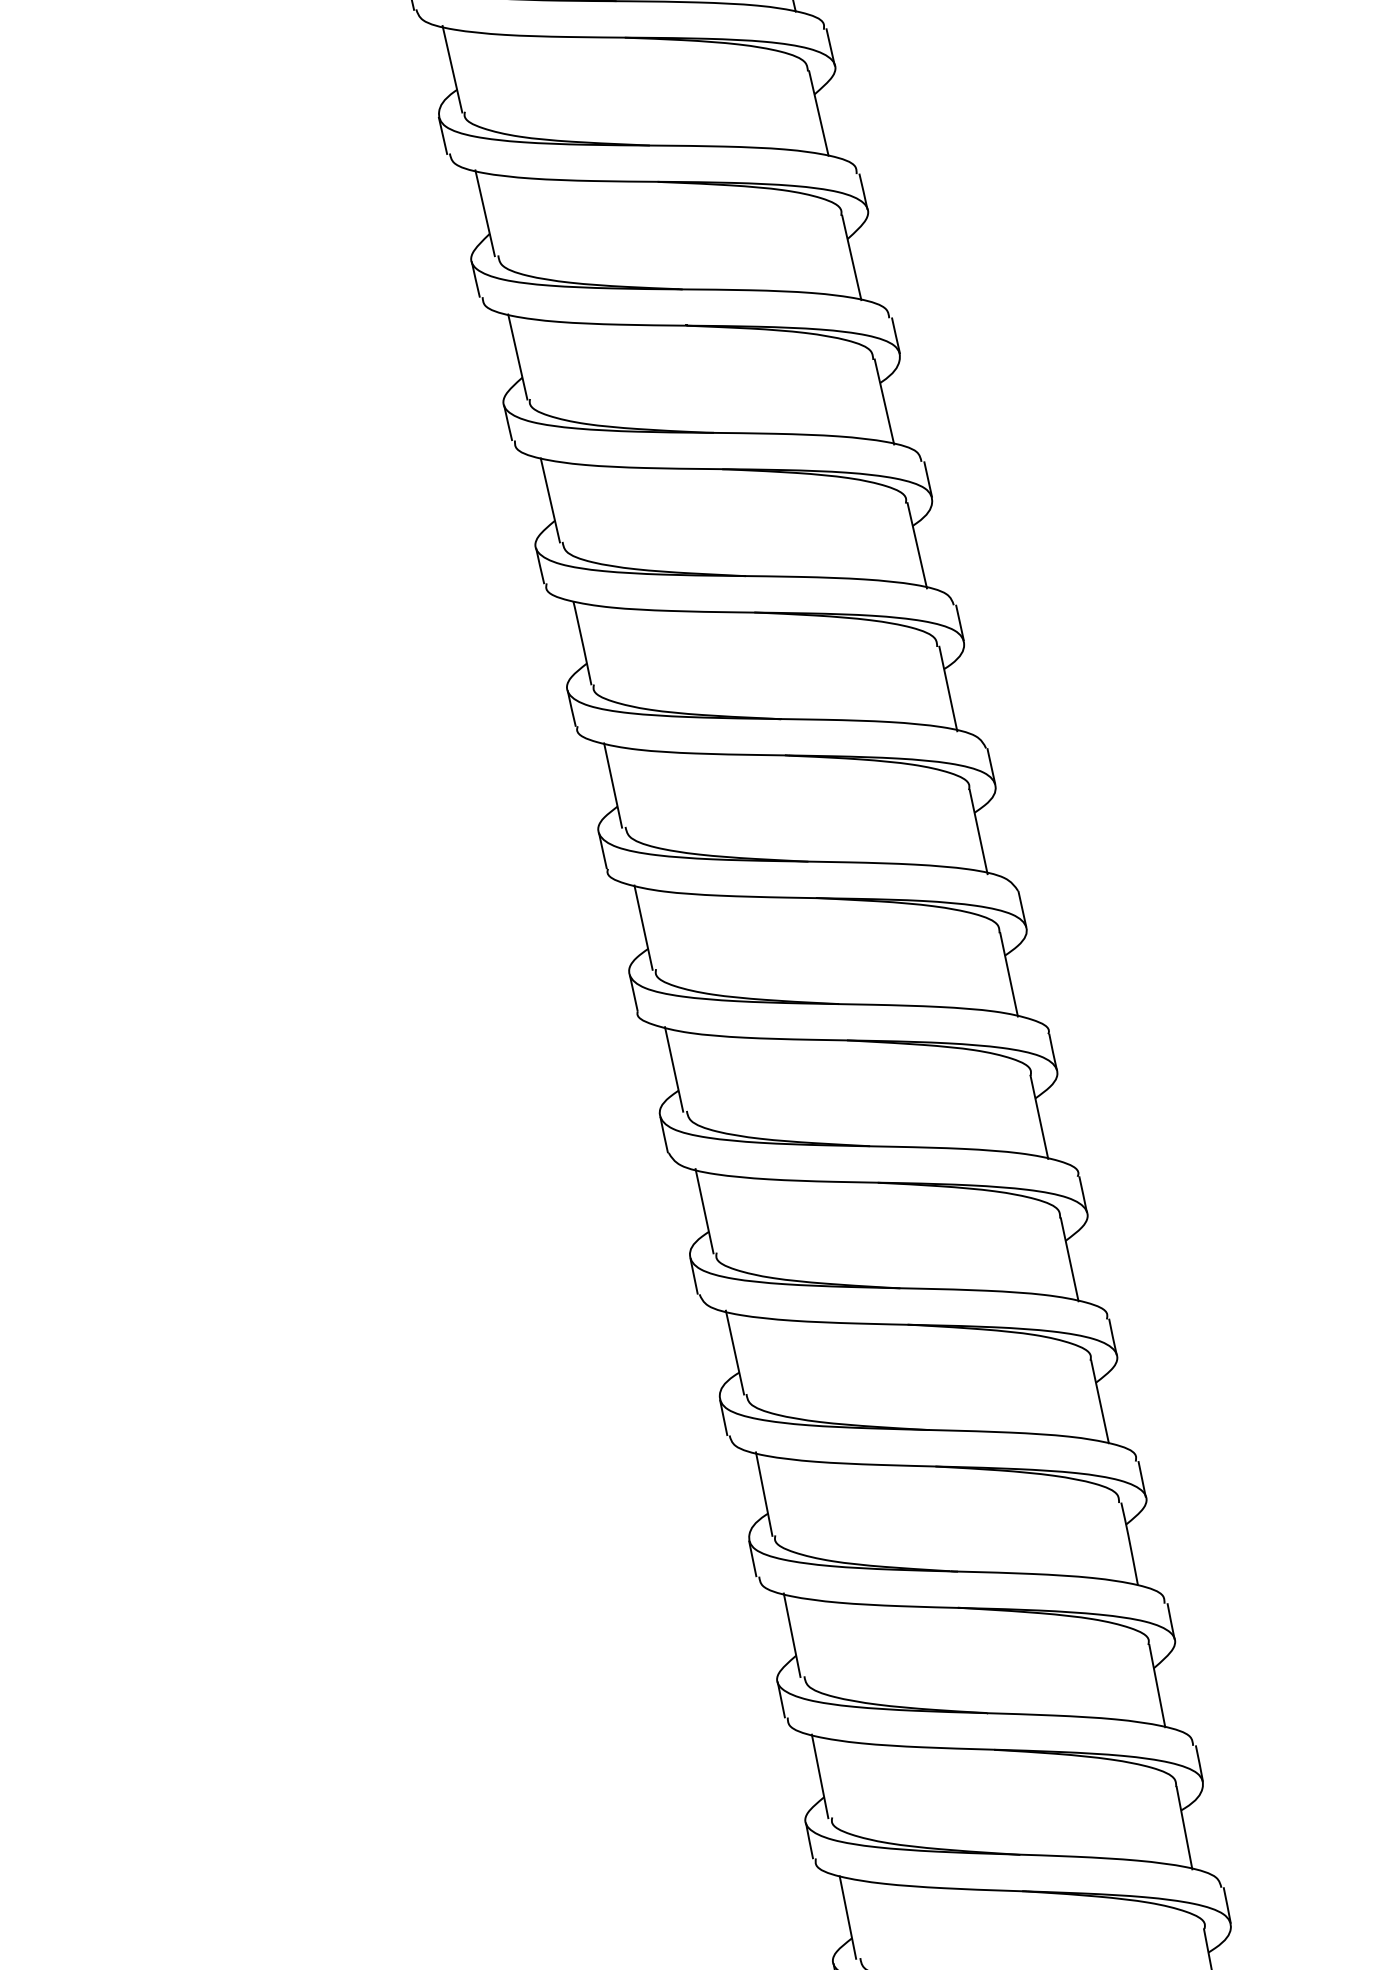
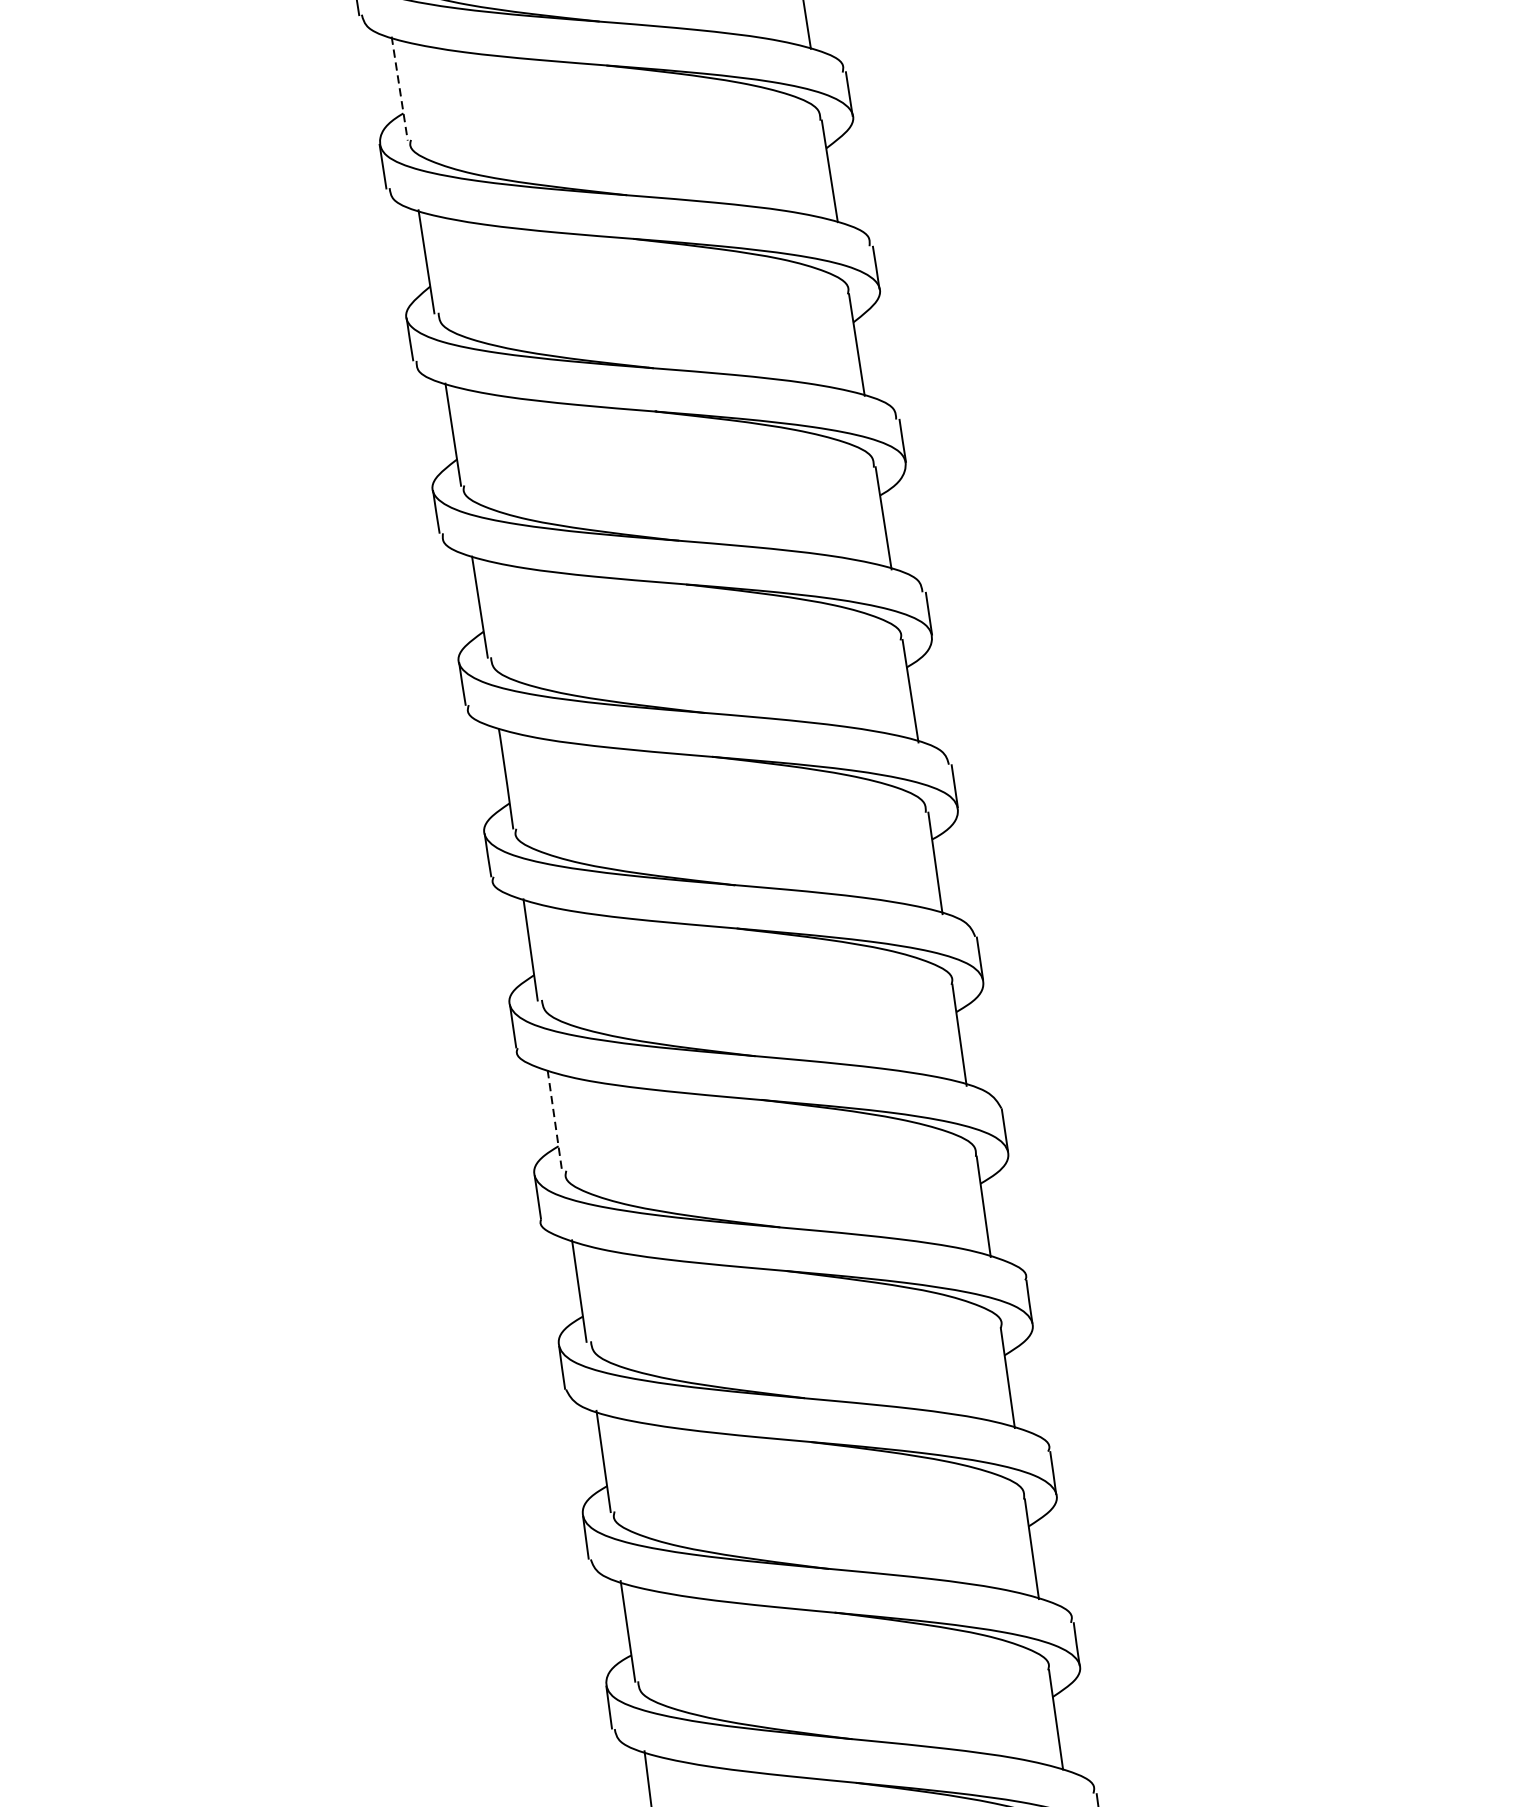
line: (452, 69) -> (399, 88), solid -> dashed
line: (643, 928) -> (554, 1121), solid -> dashed

